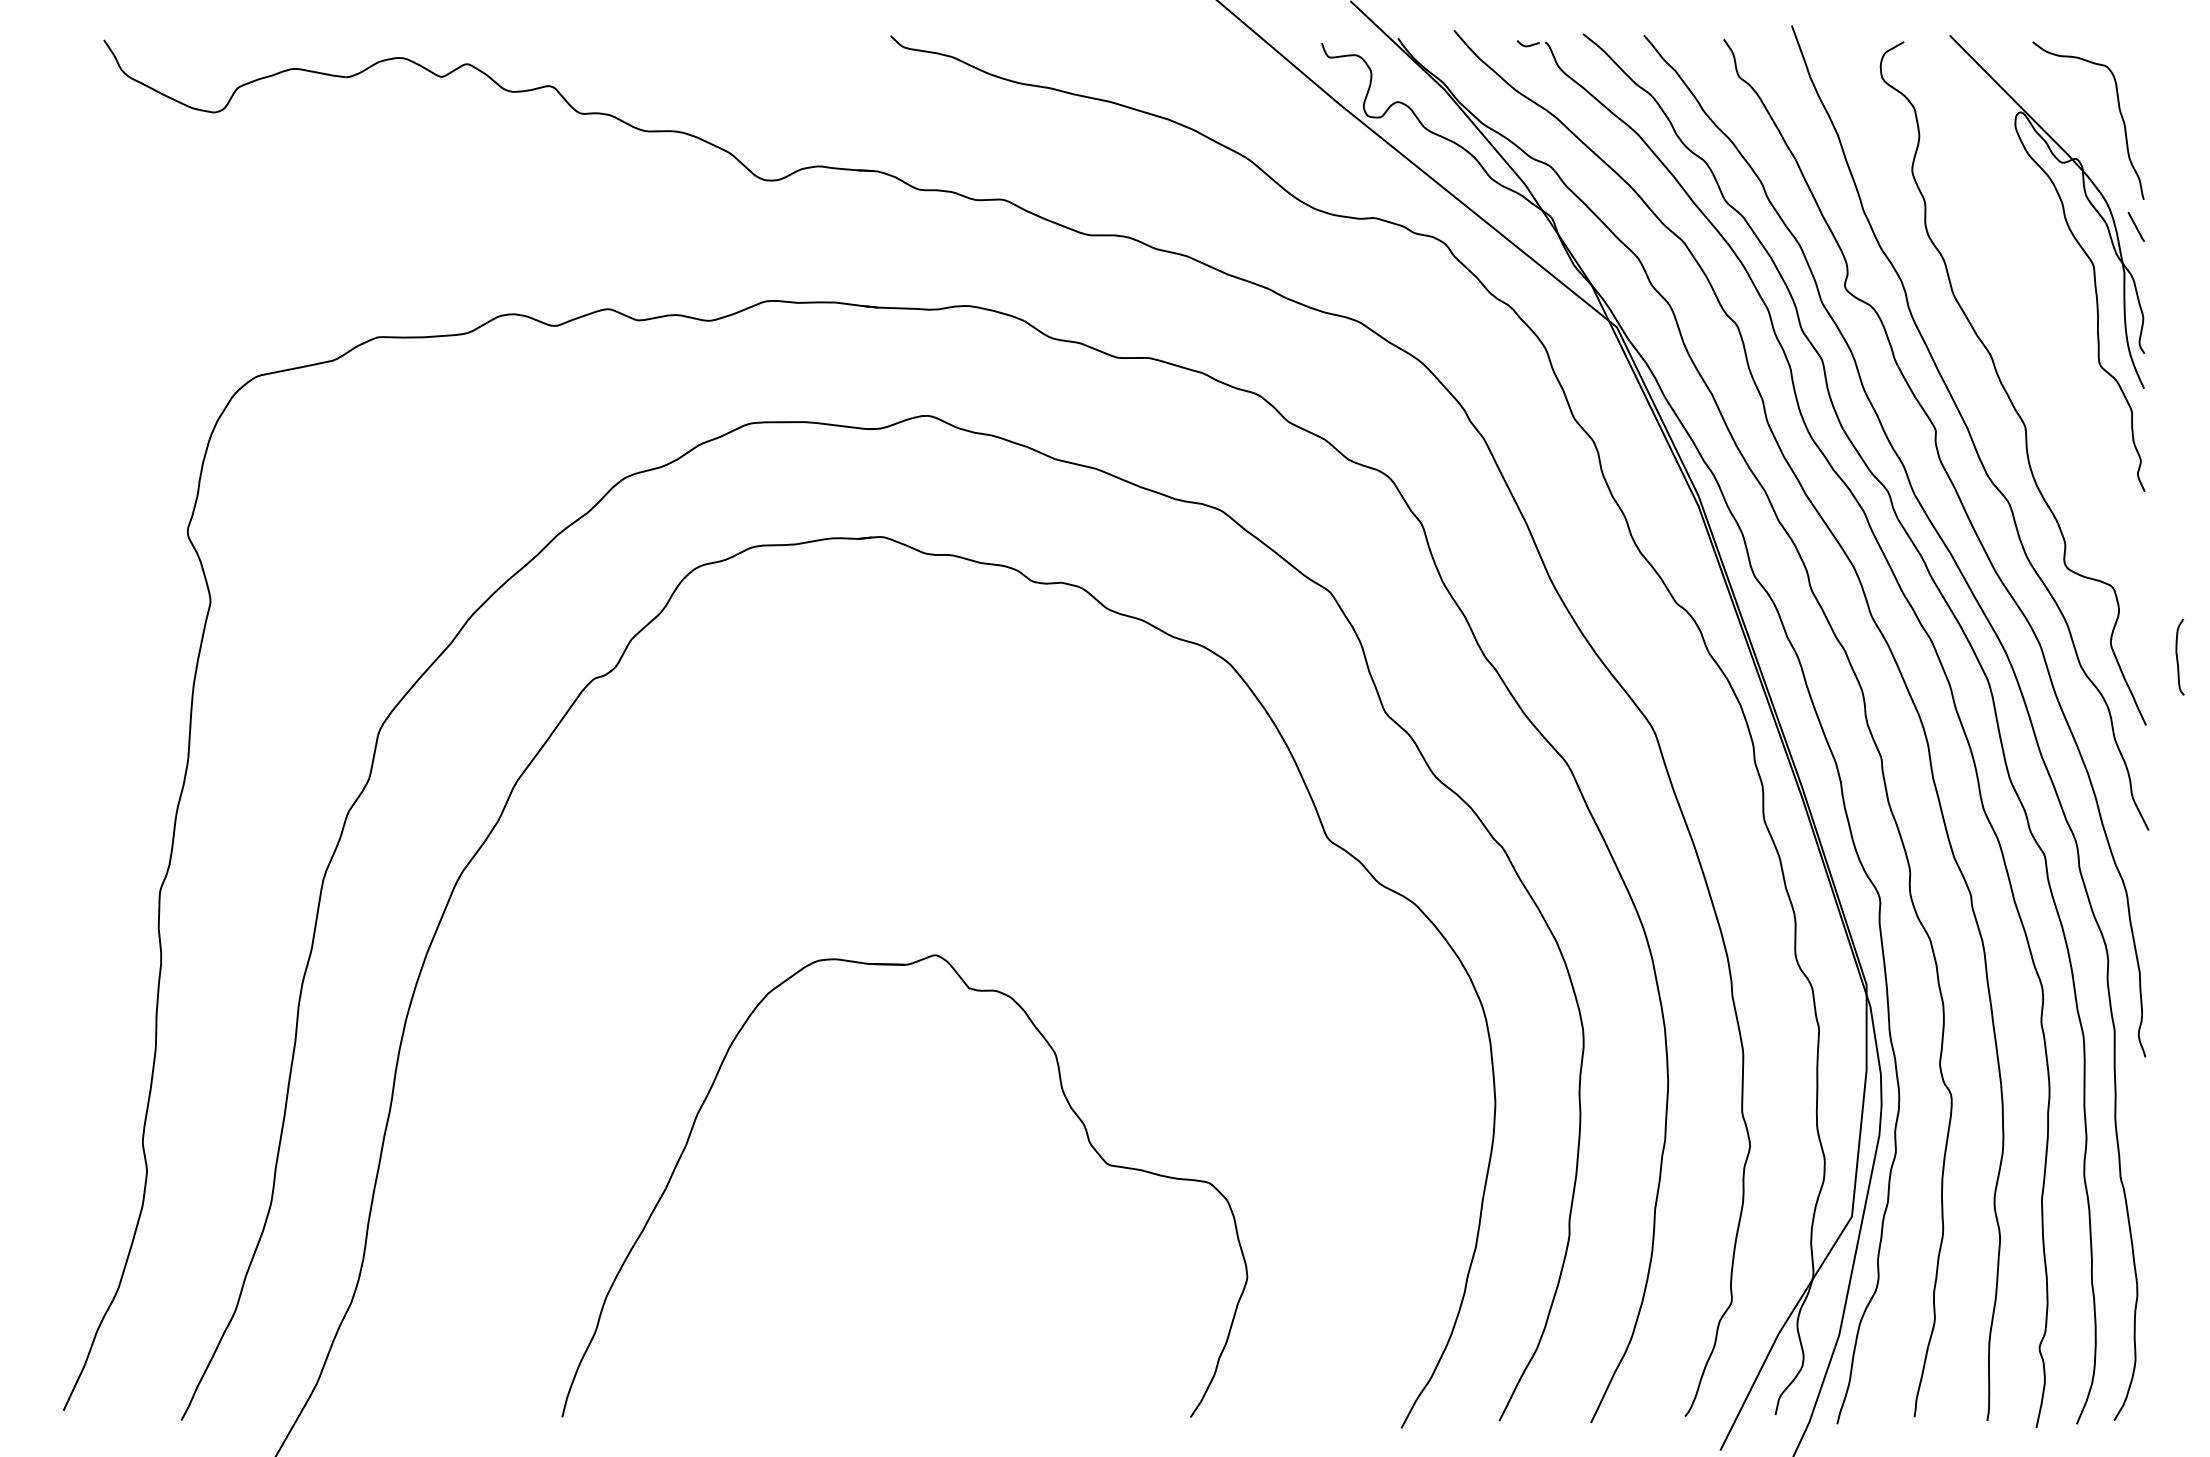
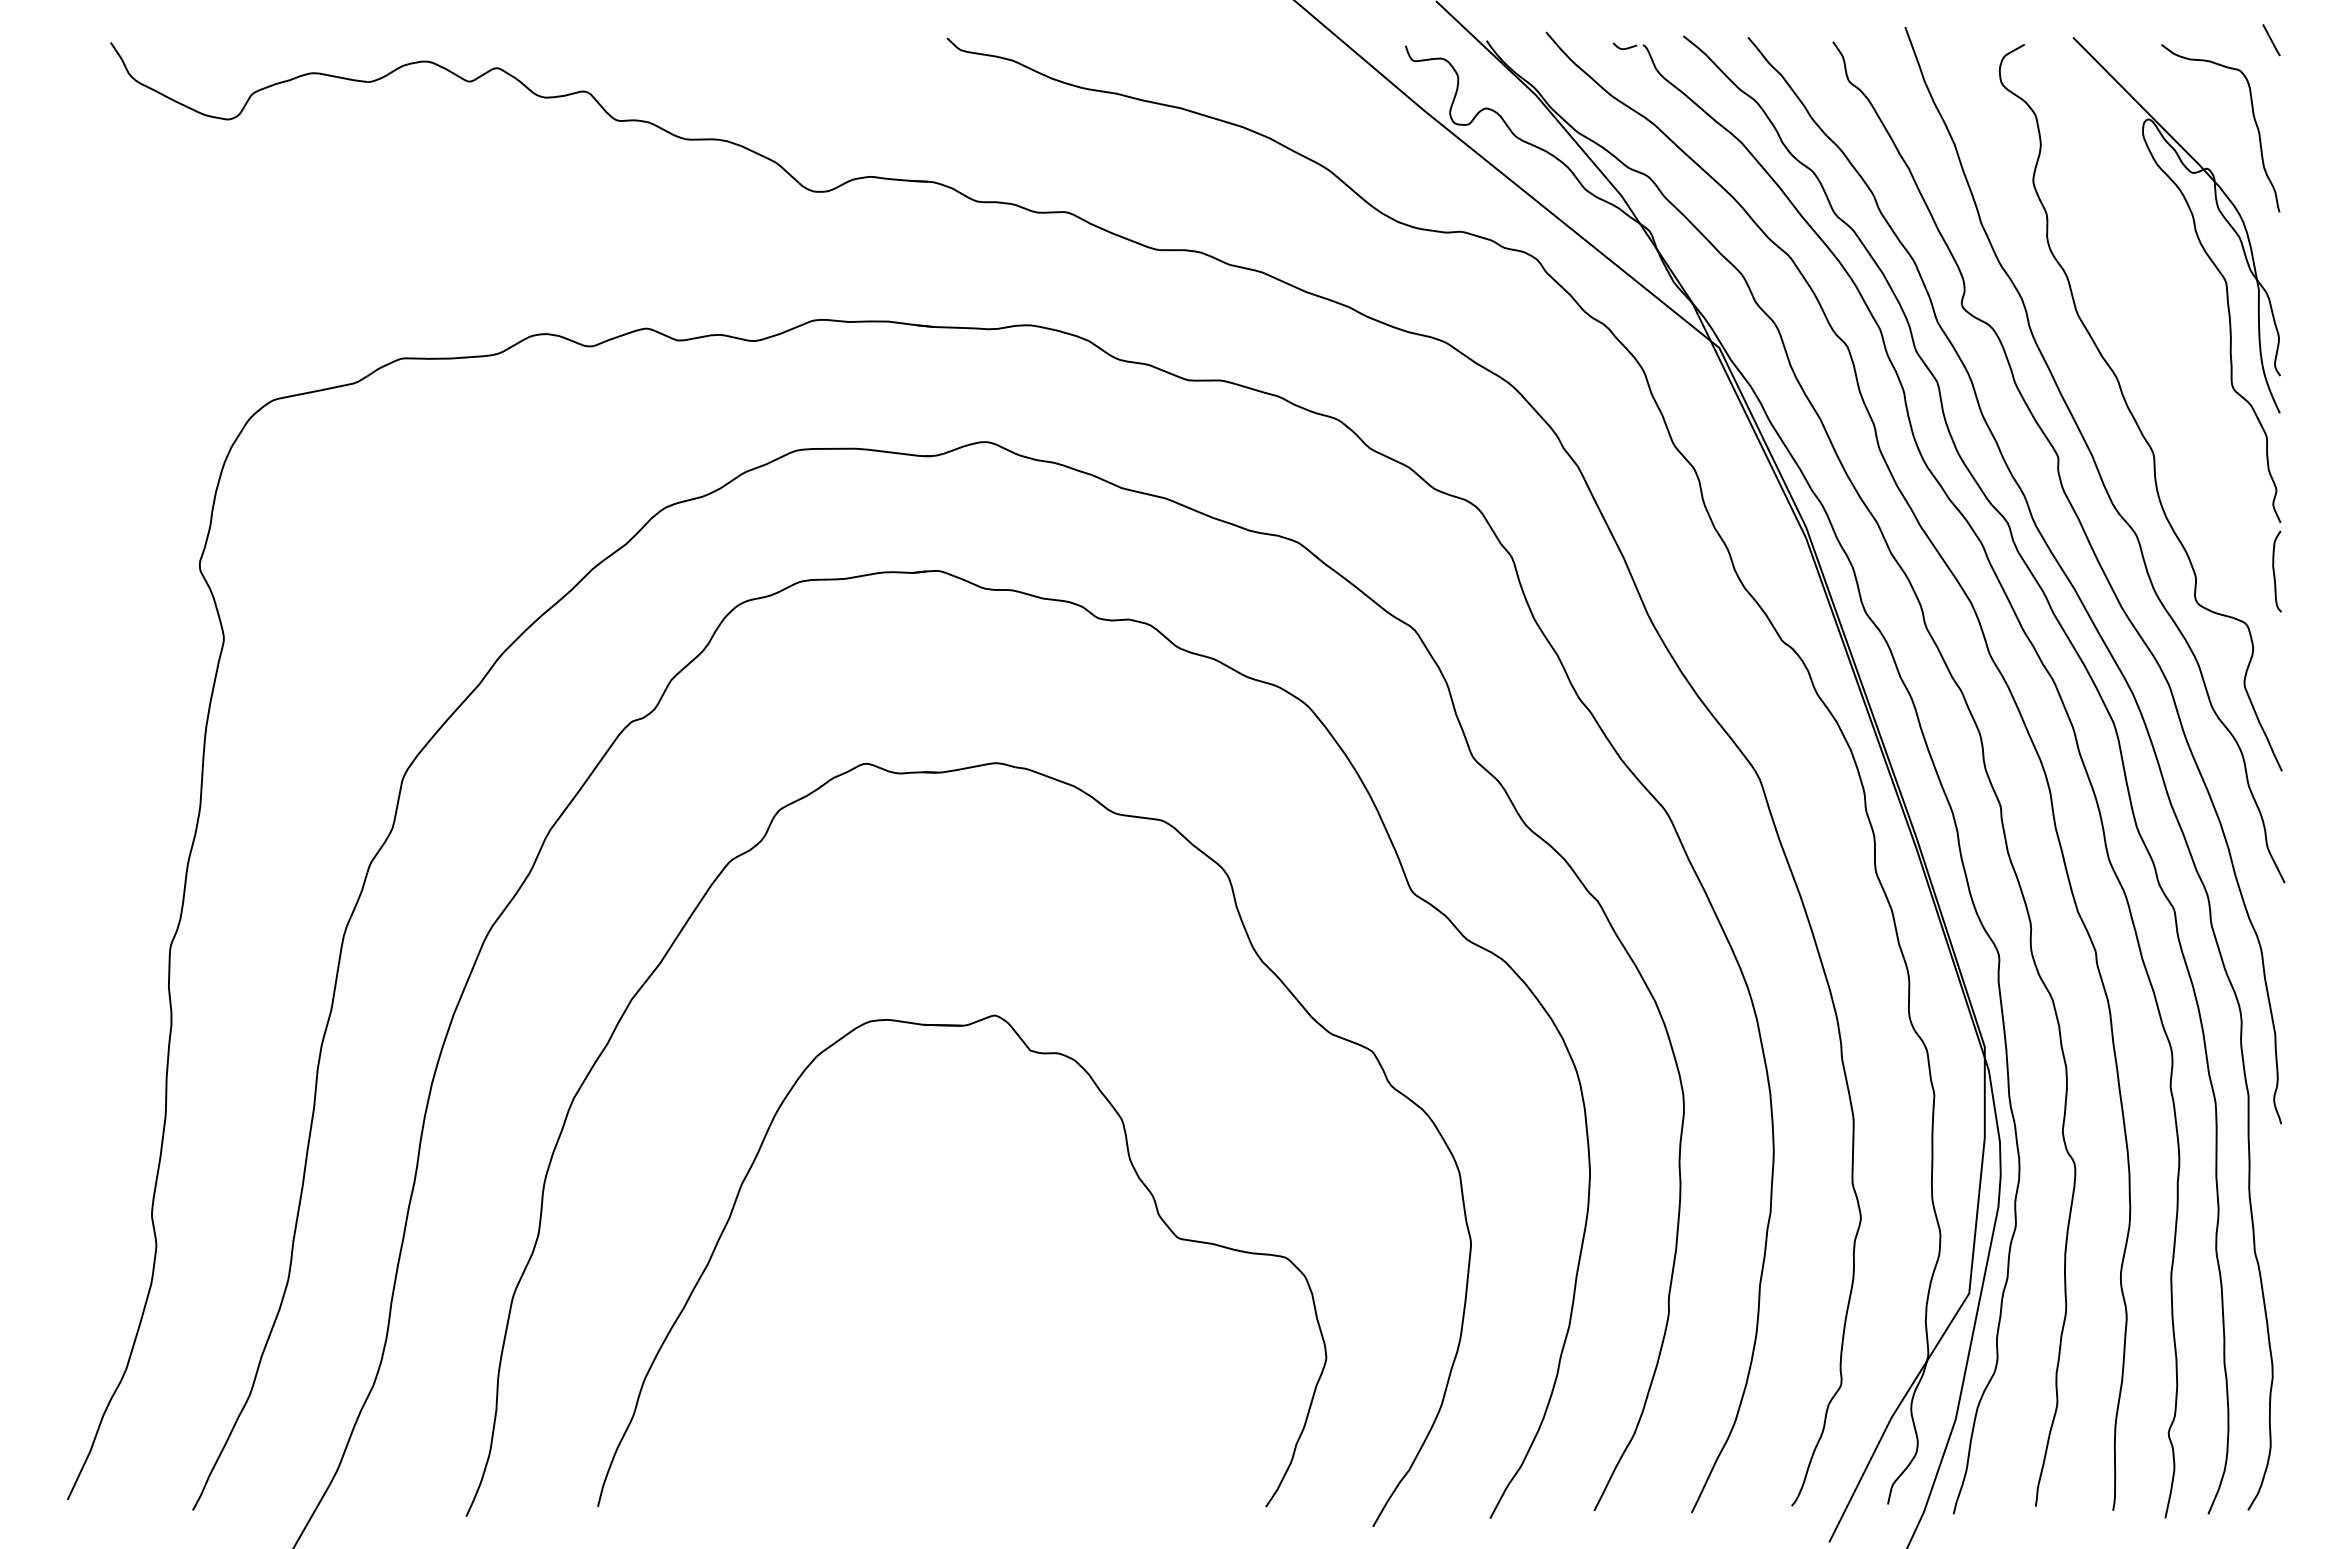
line: (2136, 227) -> (2271, 40), moved
curve: (2177, 657) -> (2274, 571), moved
part: (1179, 895) -> (1254, 952), added

